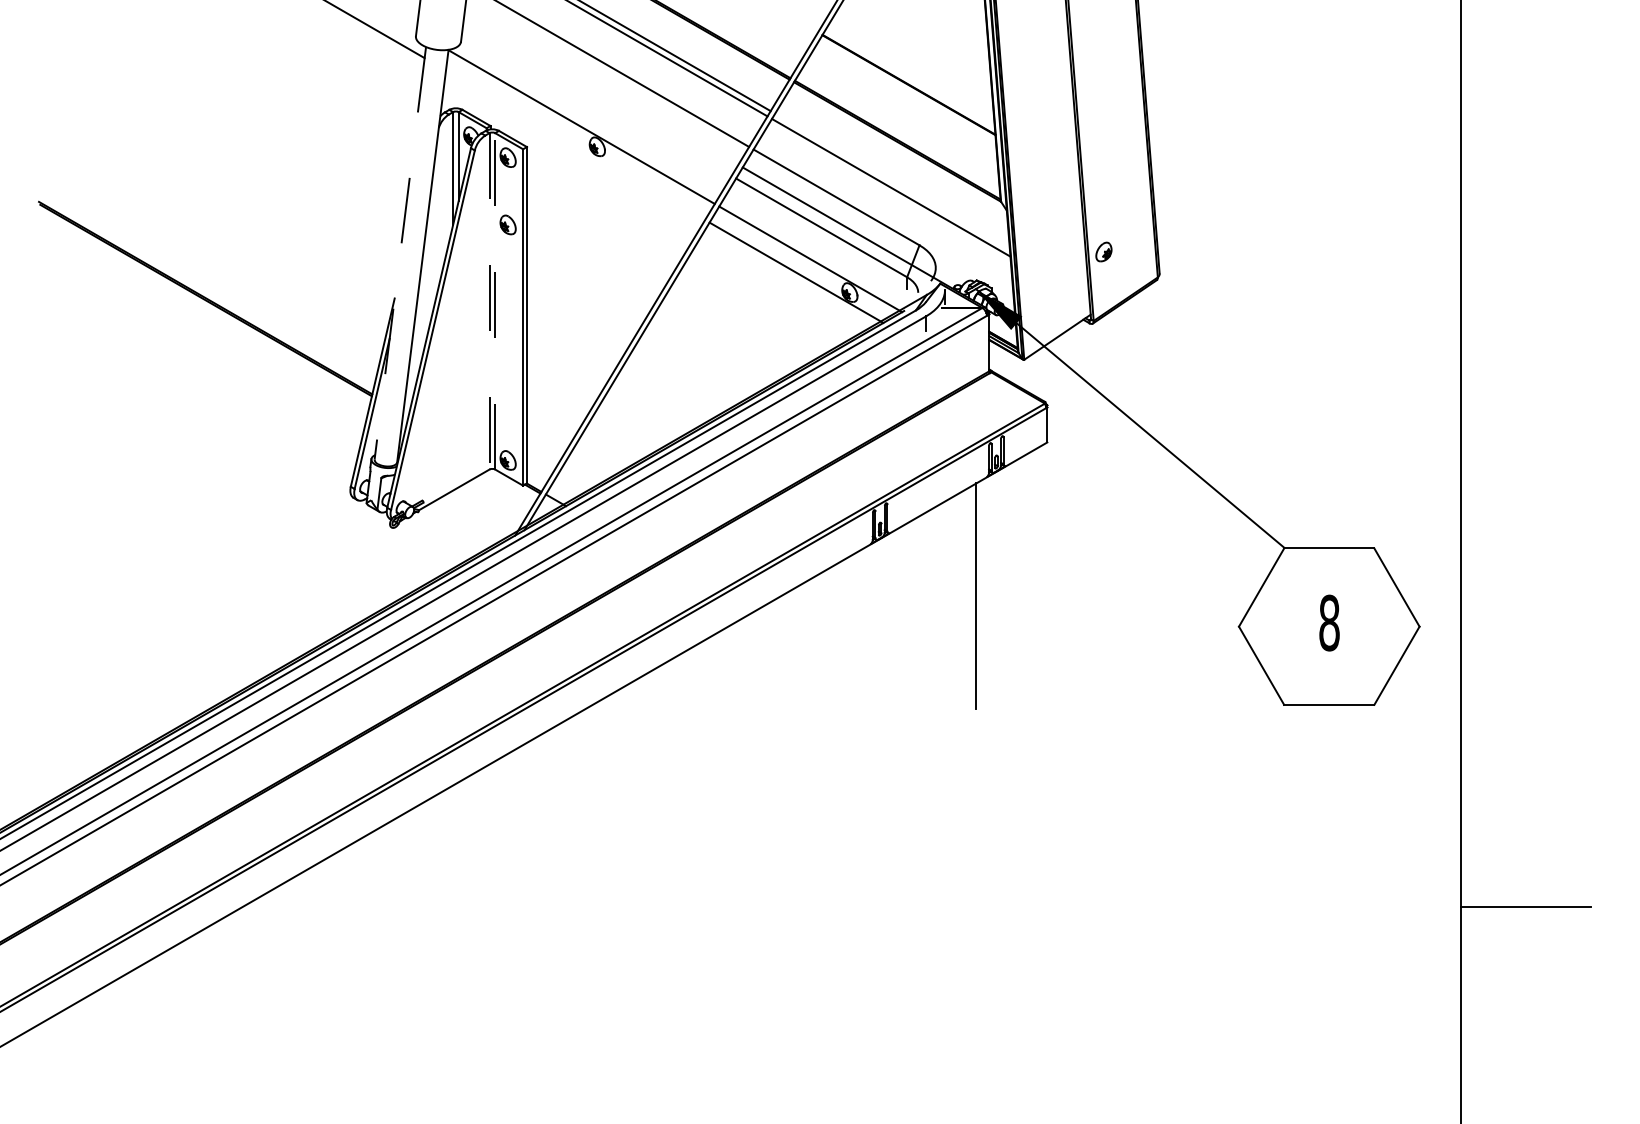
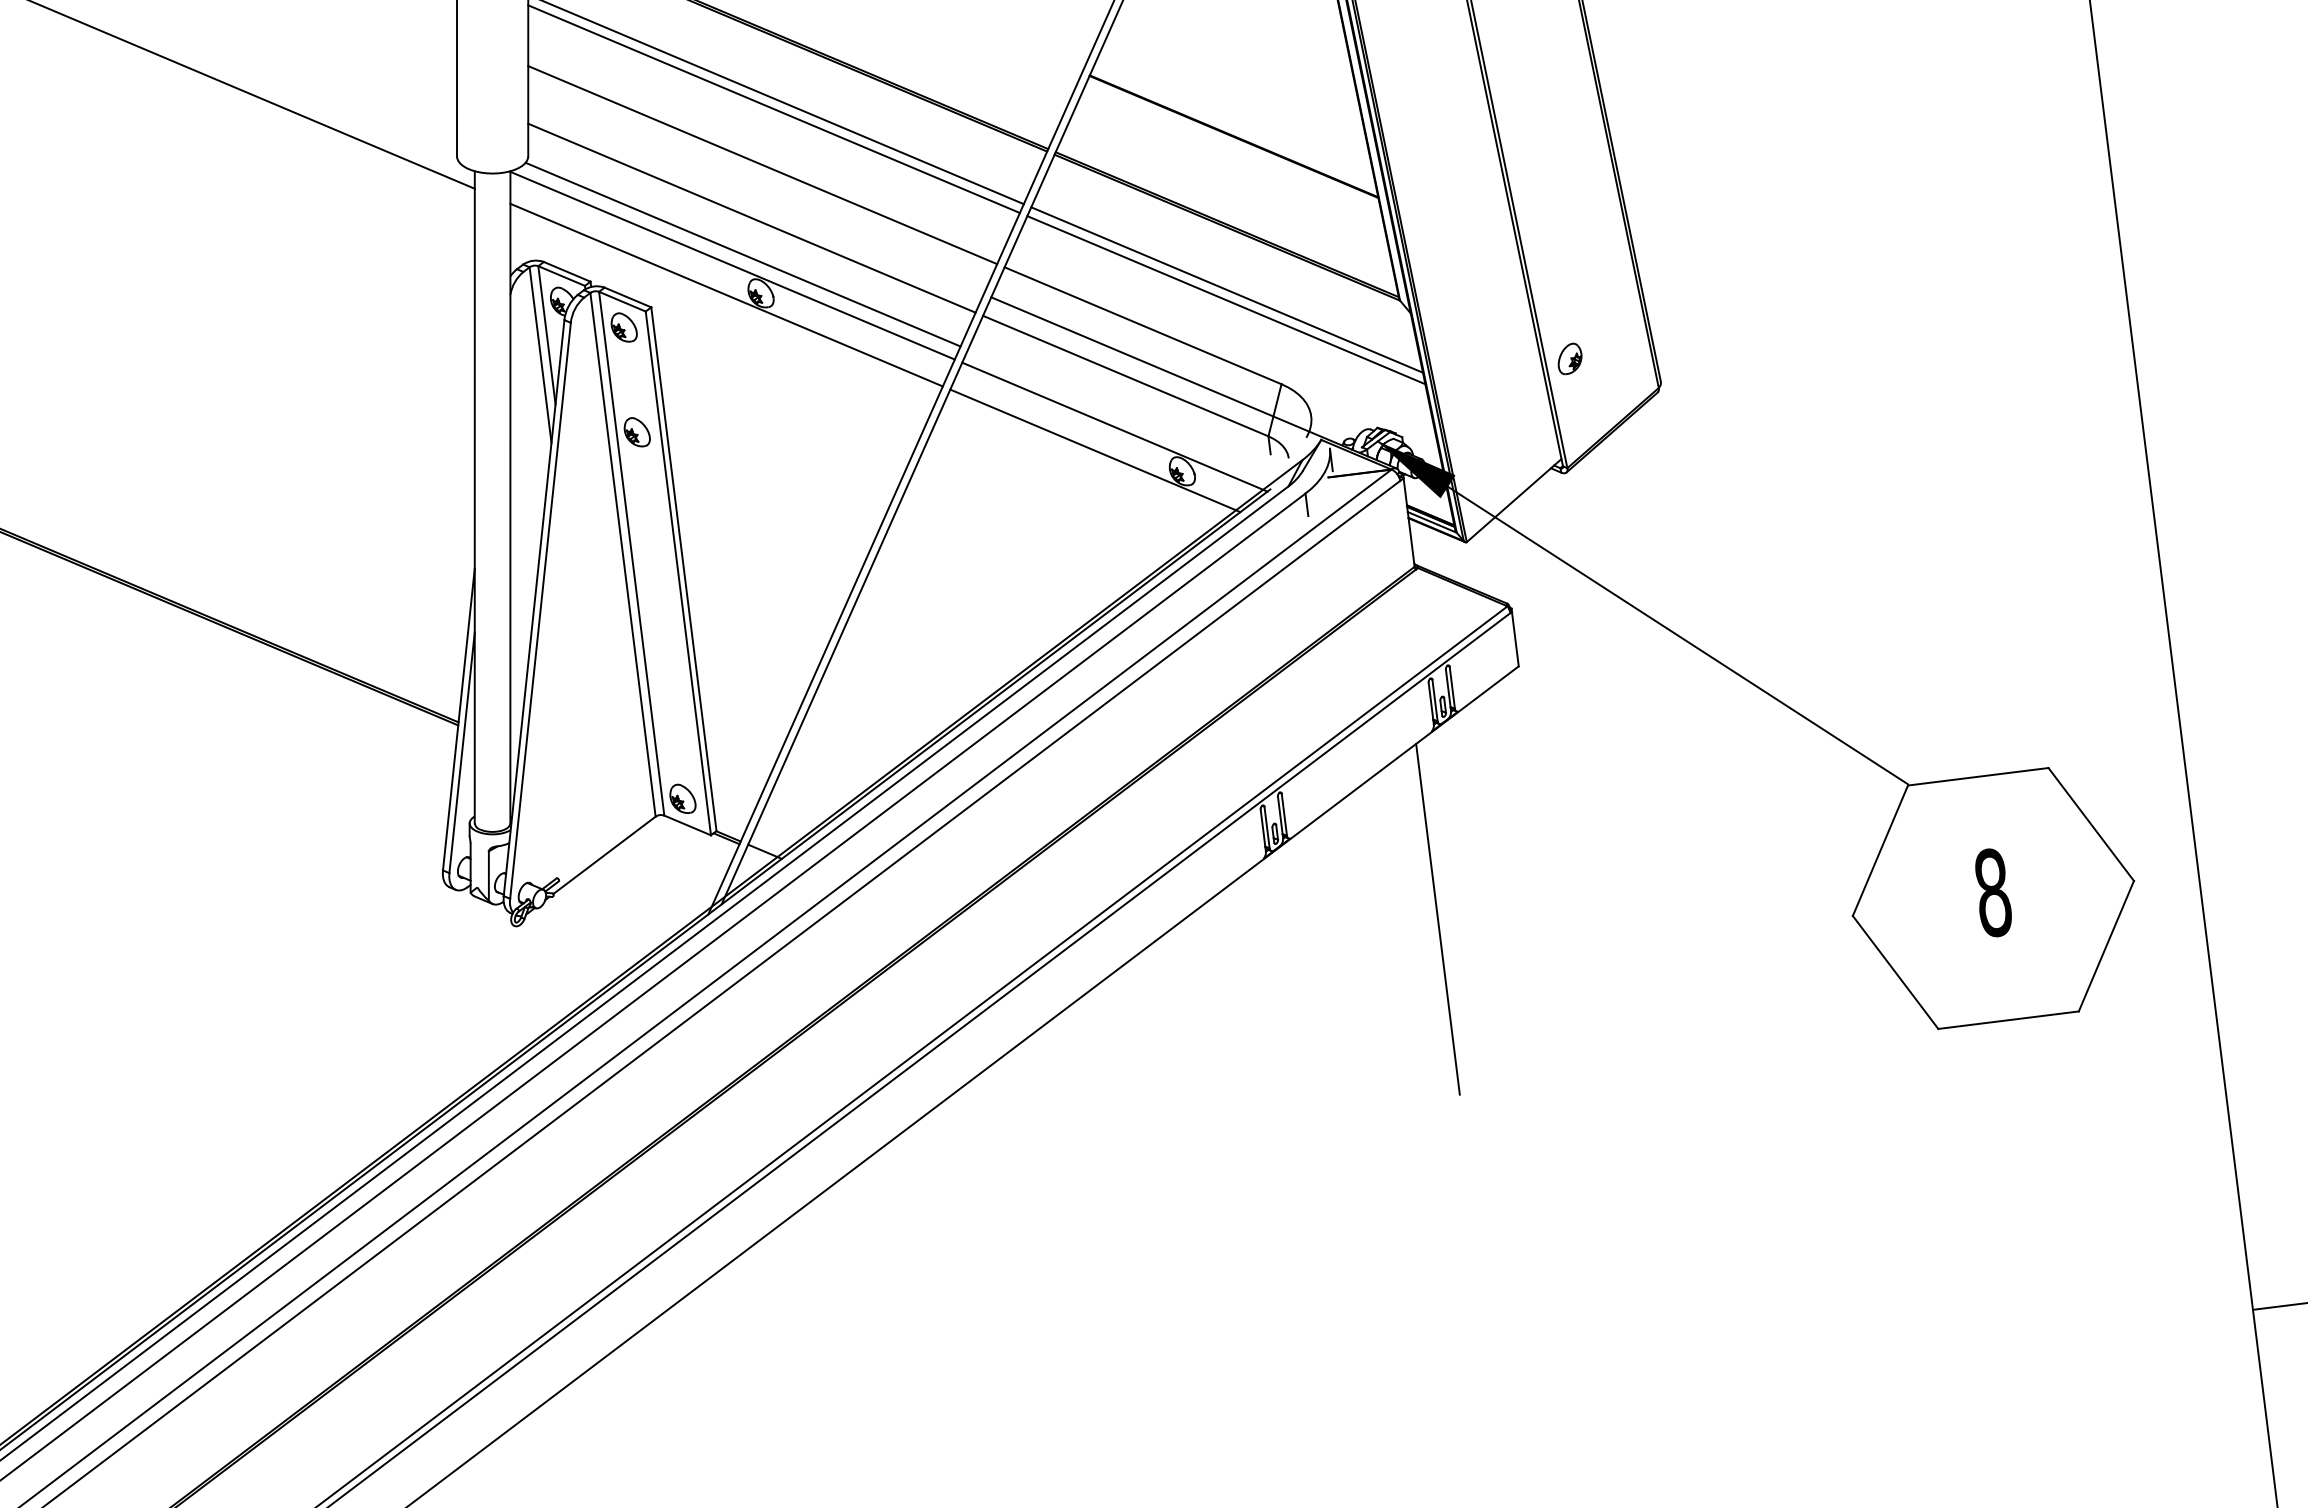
line: (597, 98) -> (751, 218), added
line: (588, 120) -> (741, 254), added
line: (575, 145) -> (726, 295), added
line: (892, 181) -> (1227, 290), added
line: (400, 253) -> (475, 497), dashed -> solid
line: (495, 300) -> (632, 552), dashed -> solid
line: (489, 301) -> (622, 555), dashed -> solid

